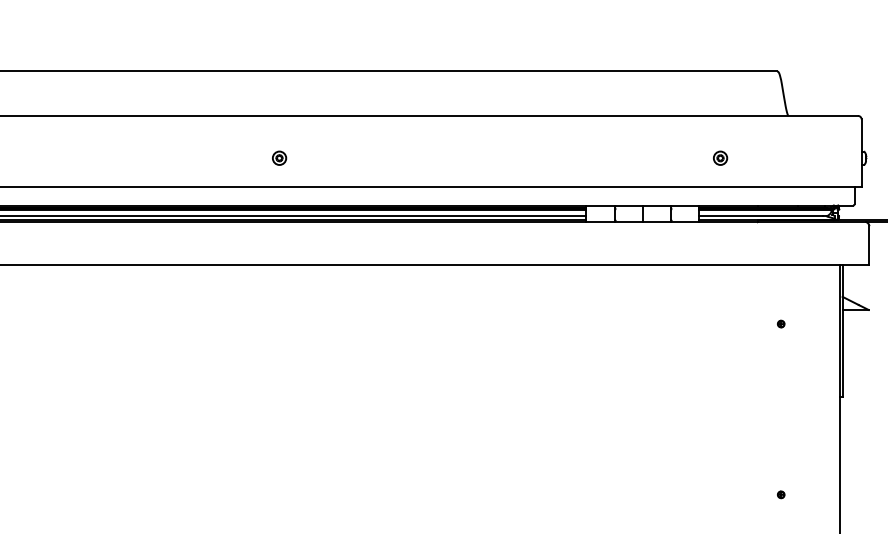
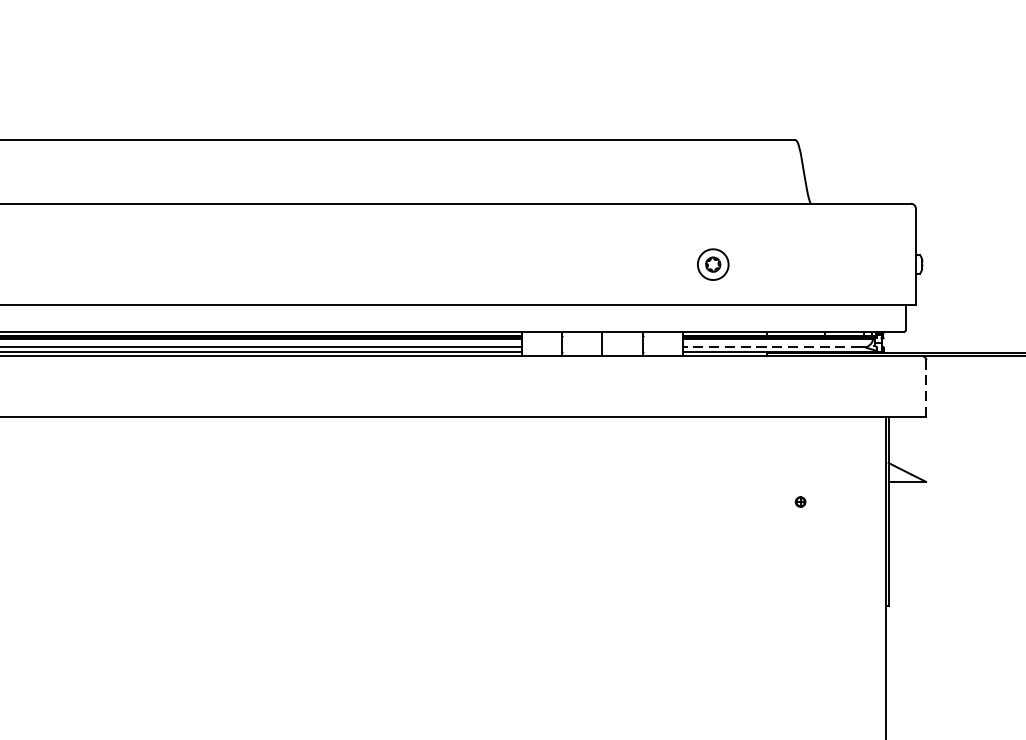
part: (279, 157) -> (81, 263), removed
part: (720, 157) -> (713, 263), size x1.6
line: (760, 215) -> (770, 346), solid -> dashed
line: (868, 245) -> (925, 389), solid -> dashed

